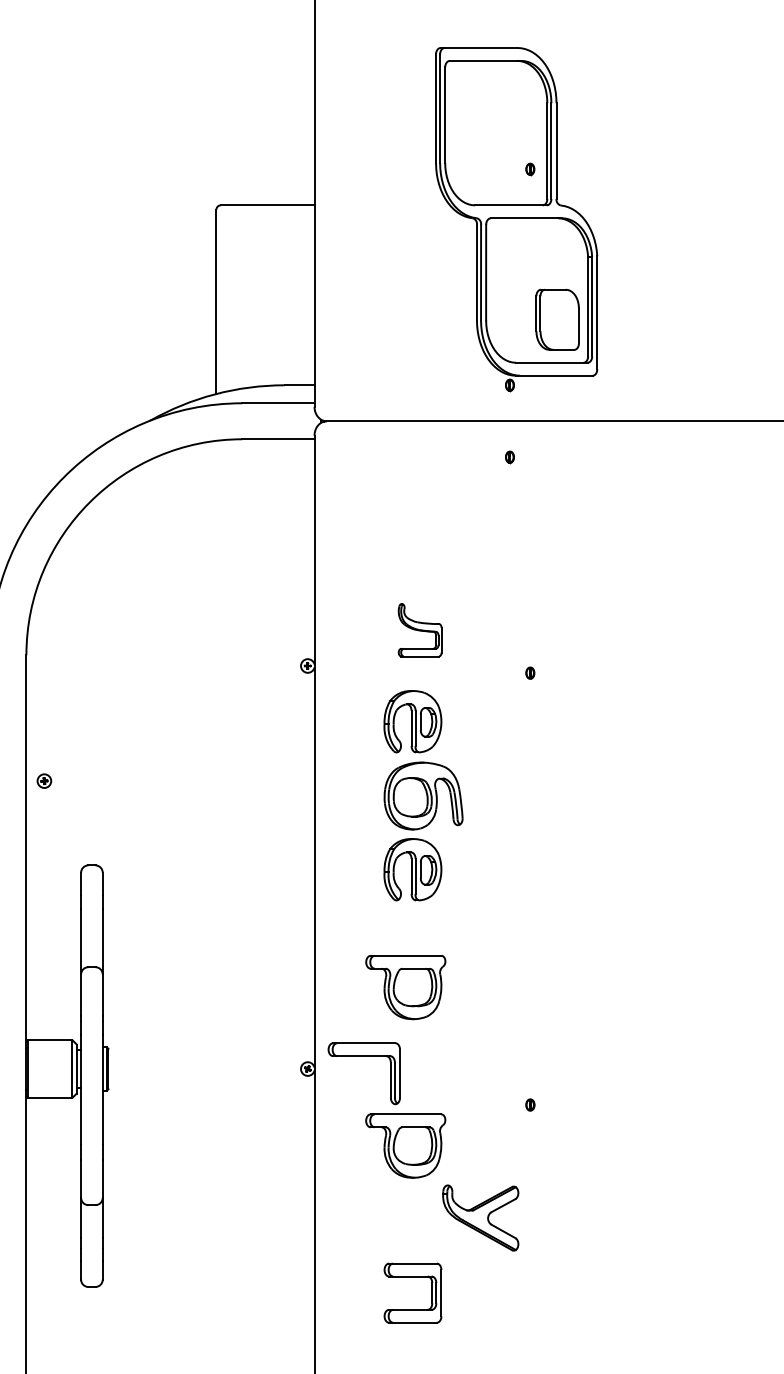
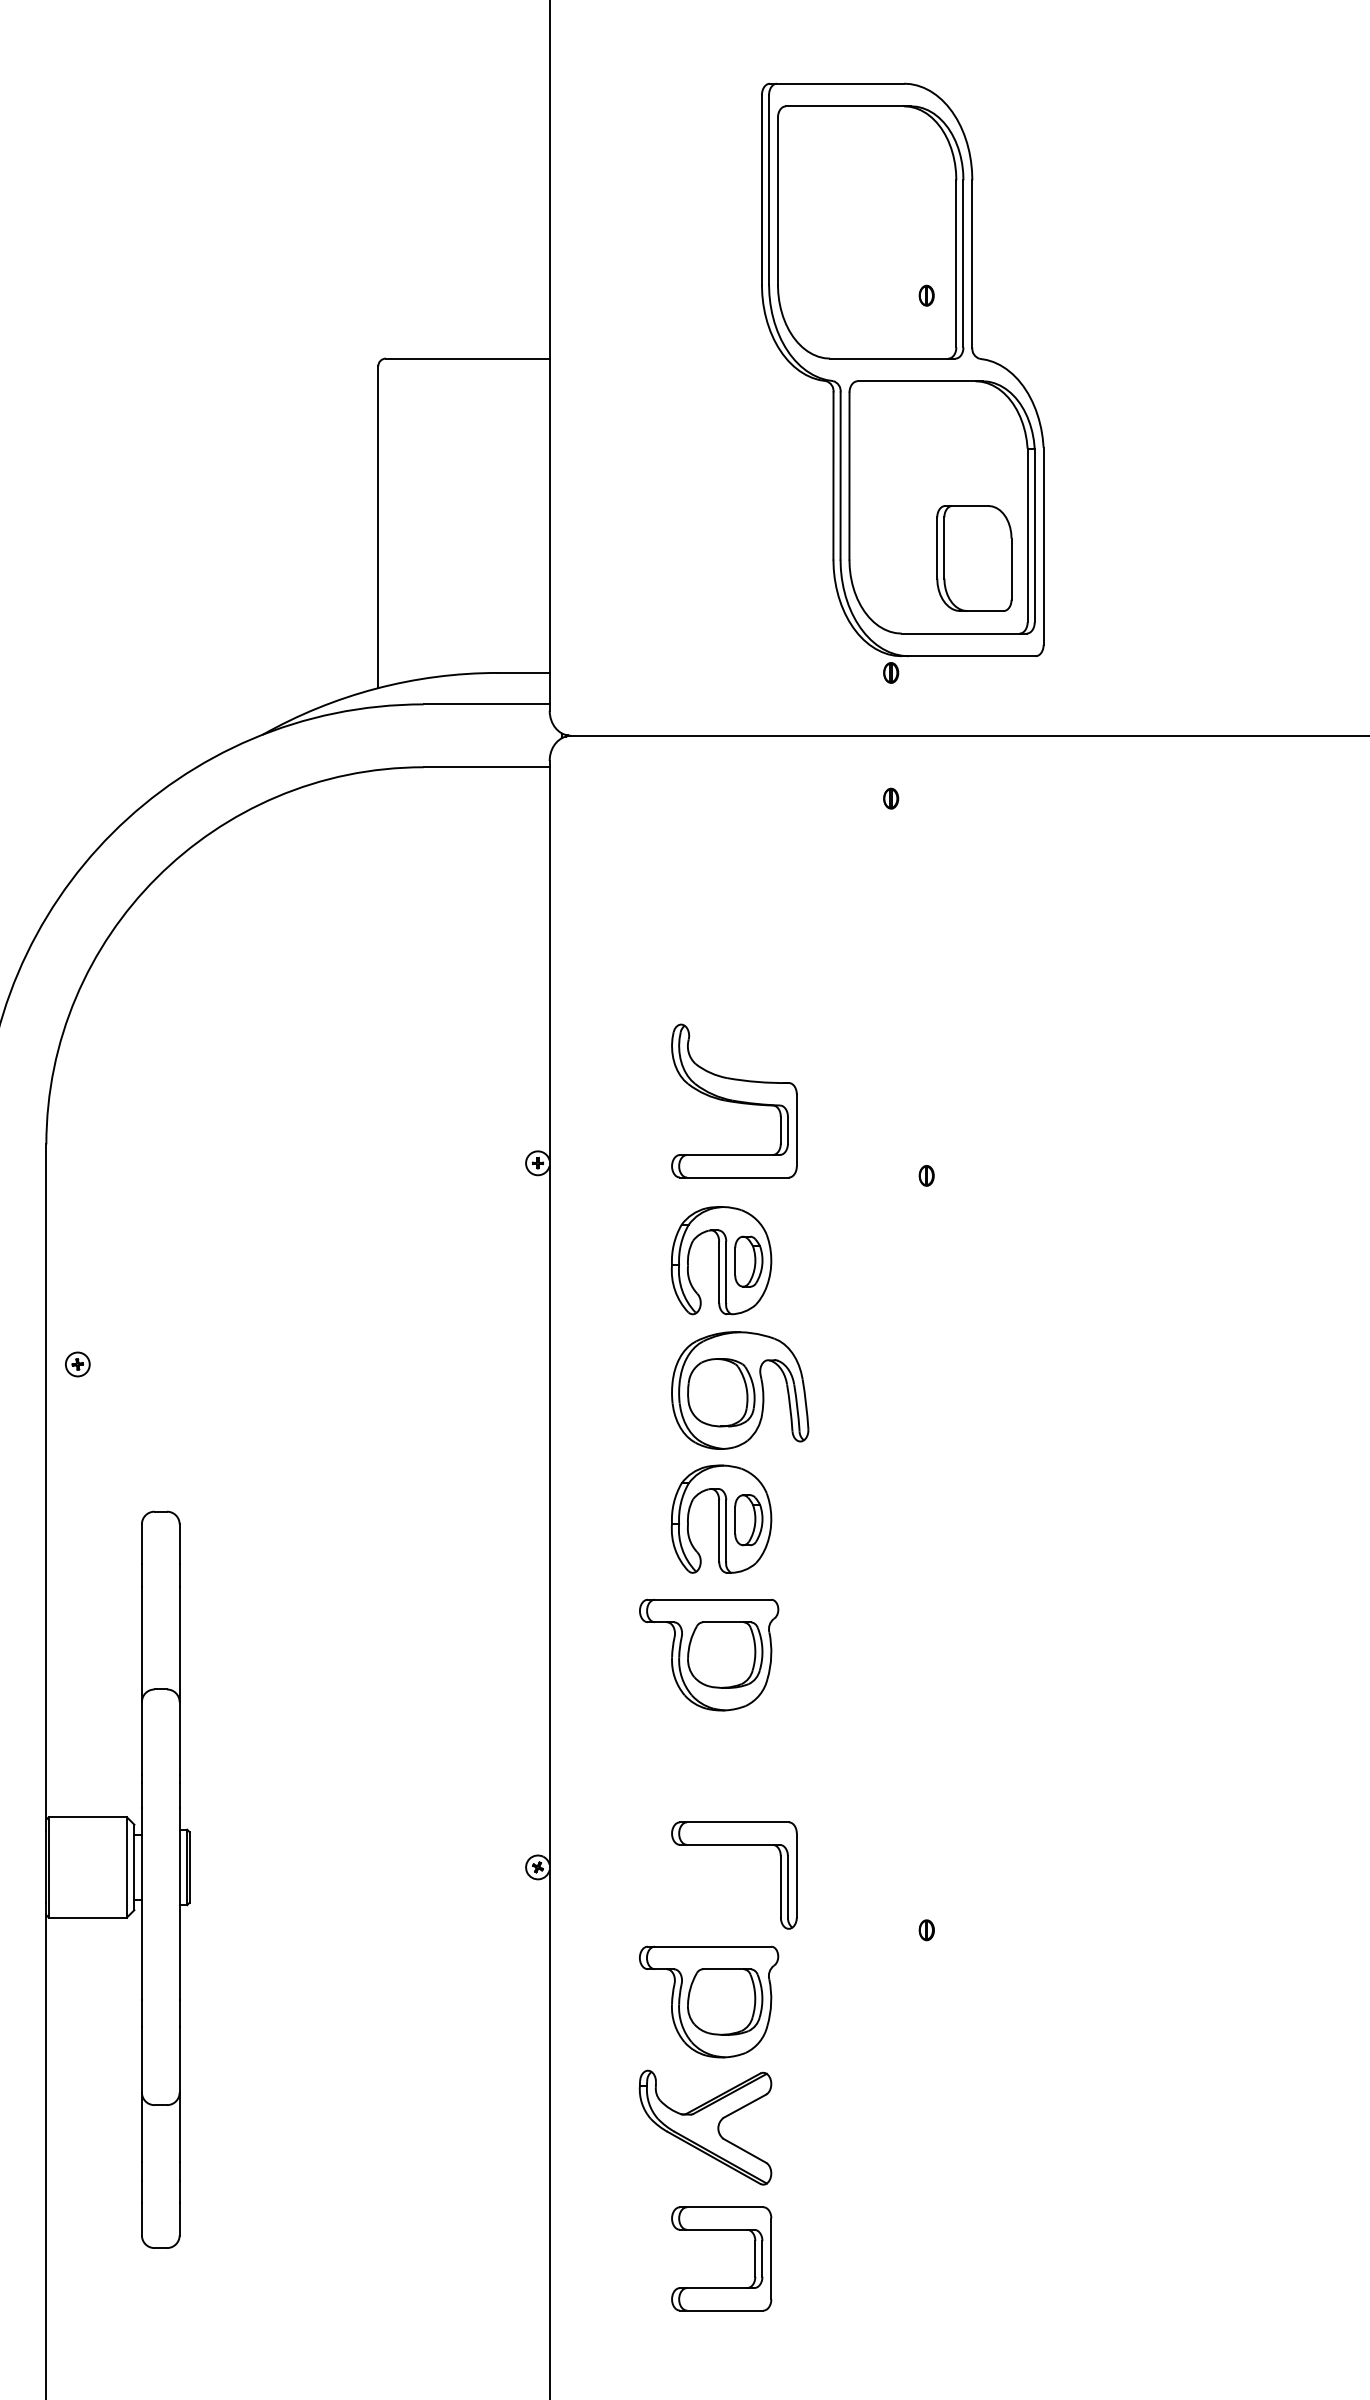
part: (419, 629) -> (733, 1099), size x1.67
part: (405, 987) -> (708, 1655), moved
part: (363, 1056) -> (733, 1845), moved
part: (480, 1217) -> (705, 2126), moved

